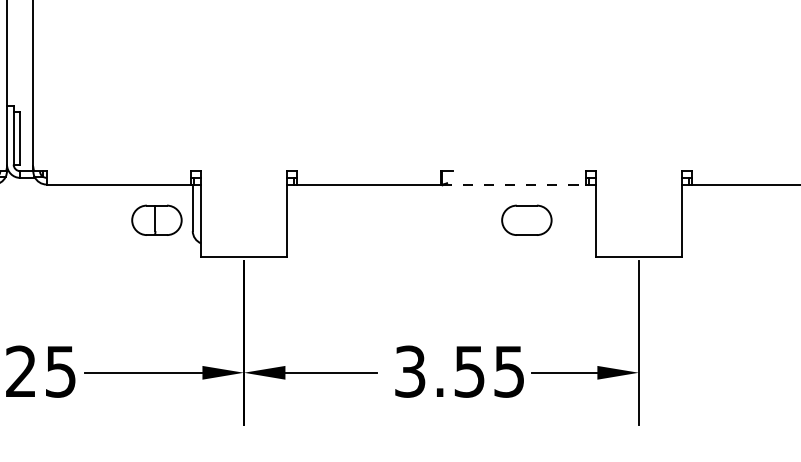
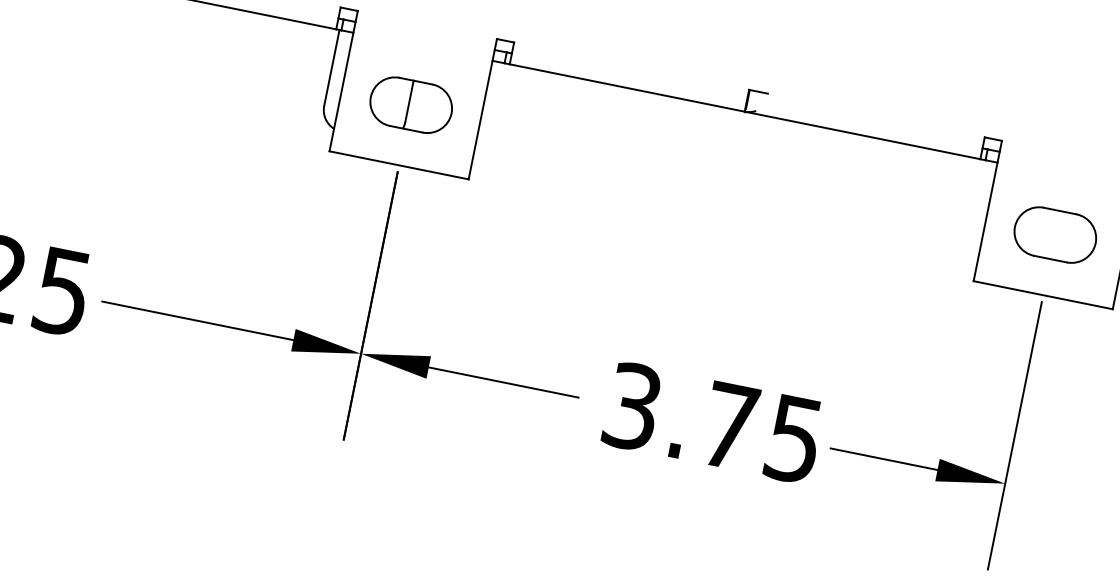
line: (514, 184) -> (864, 135), dashed -> solid
part: (156, 219) -> (410, 103), moved
part: (526, 219) -> (1055, 233), moved
text: (469, 371) -> (729, 425), 3.55 -> 3.75

